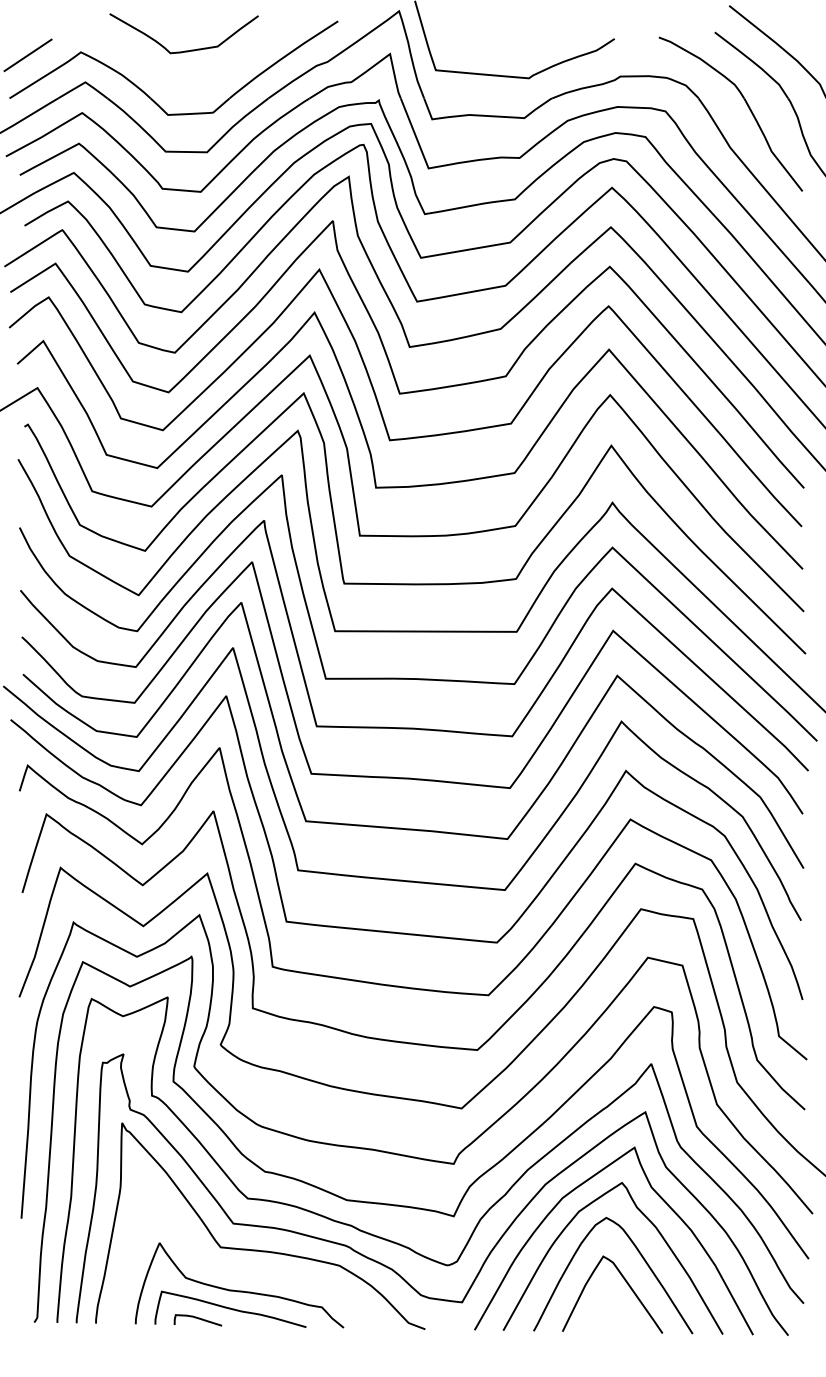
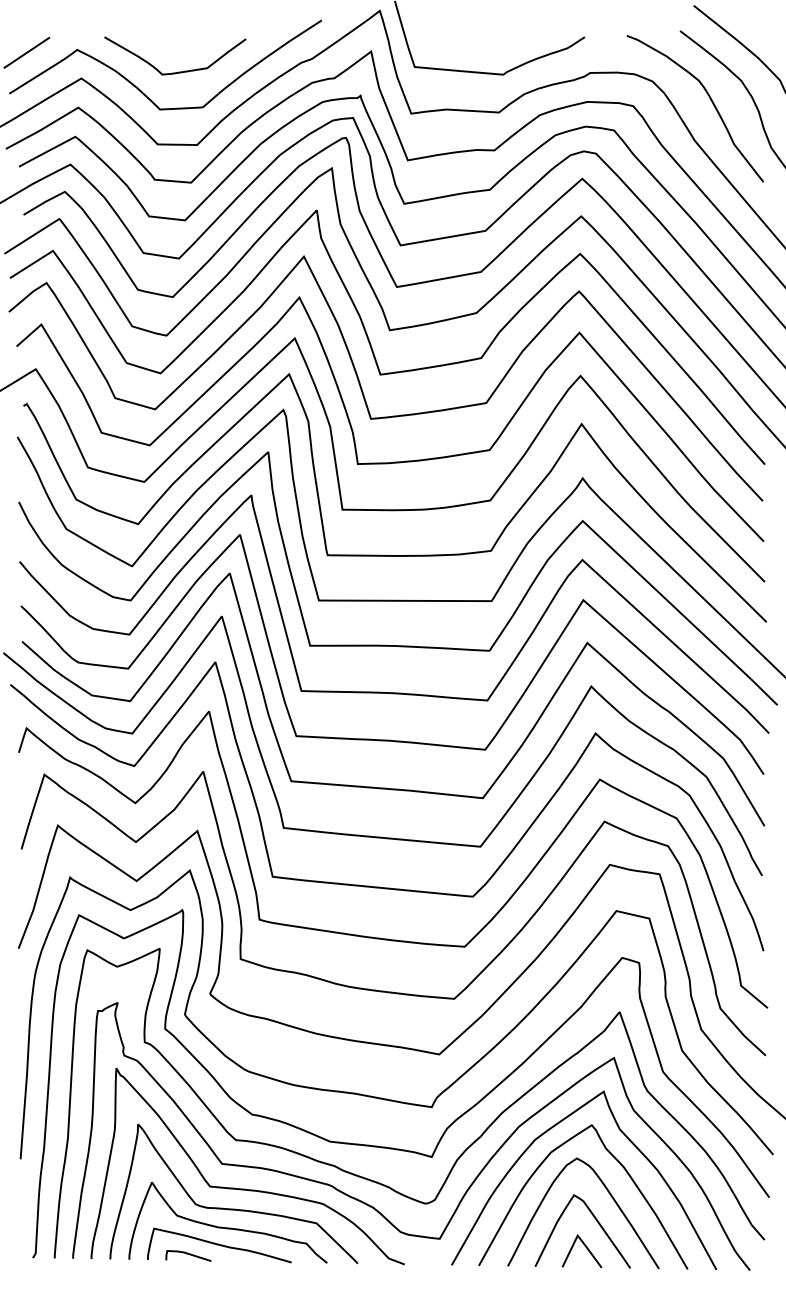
curve: (184, 50) -> (175, 71), moved
curve: (245, 1270) -> (233, 1208), added
curve: (615, 1311) -> (585, 1247), added

